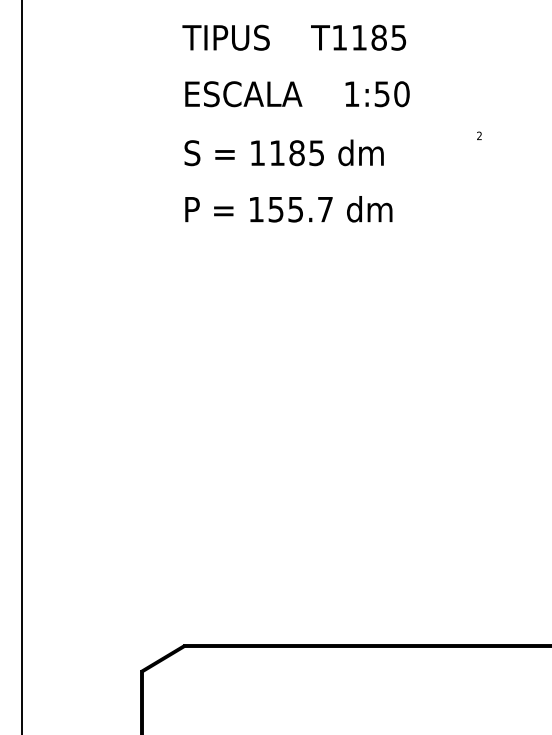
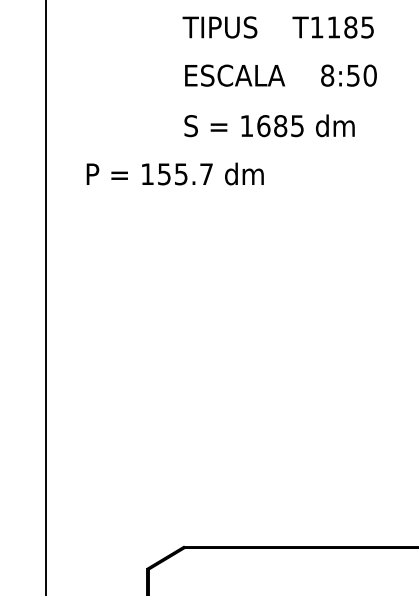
text: (351, 94) -> (327, 75), 1:50 -> 8:50
text: (277, 153) -> (263, 126), 1185 -> 1685
text: (288, 209) -> (175, 174), moved

